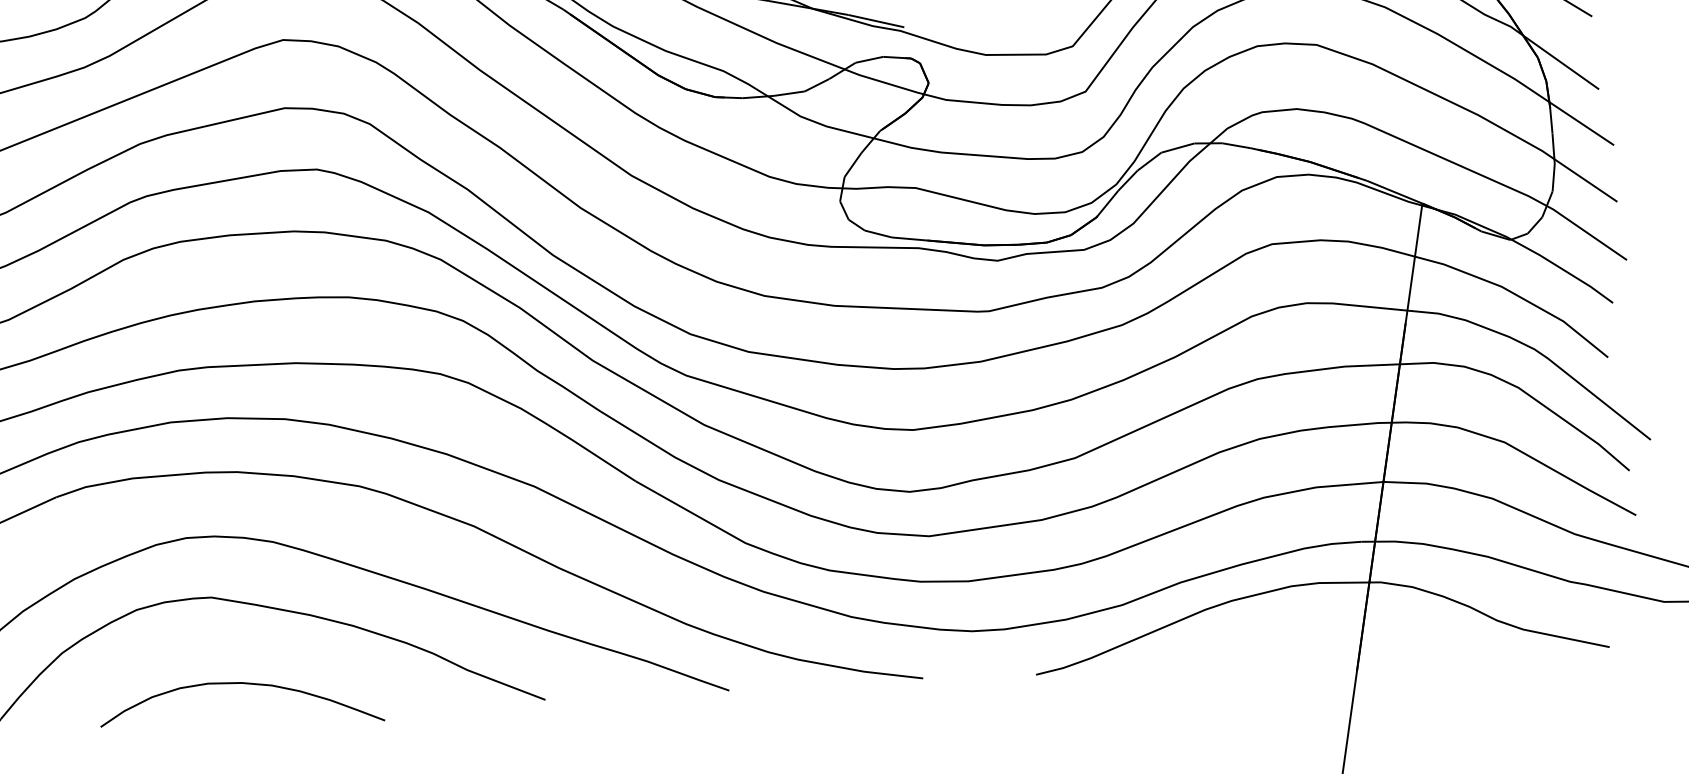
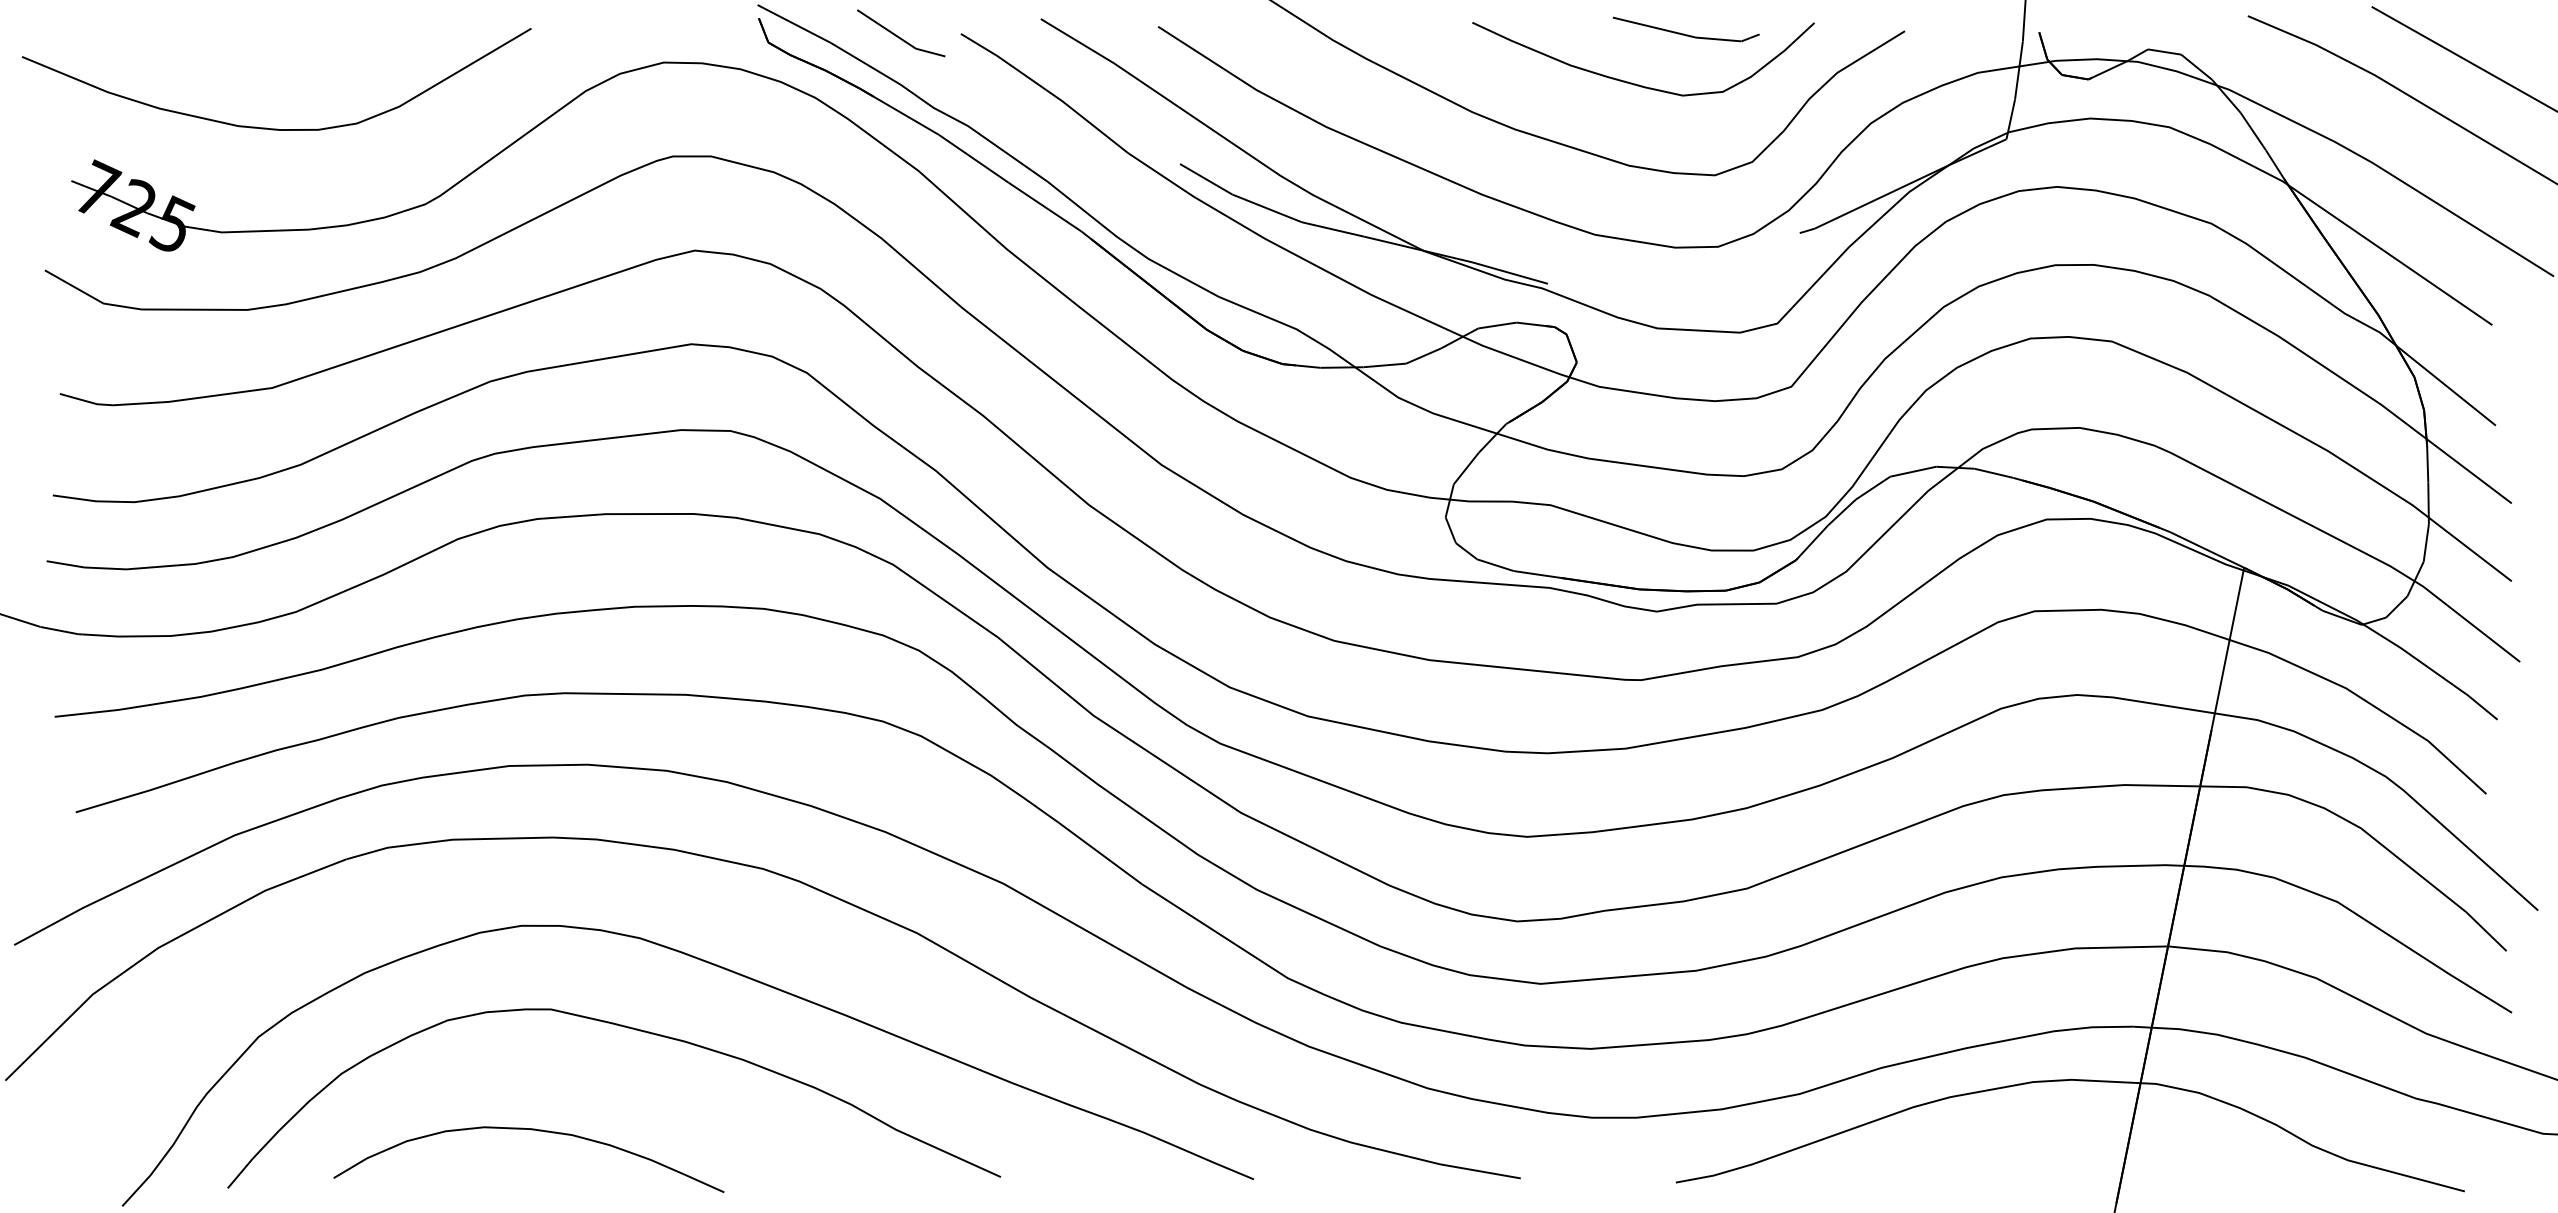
curve: (242, 683) -> (531, 1130), moved

